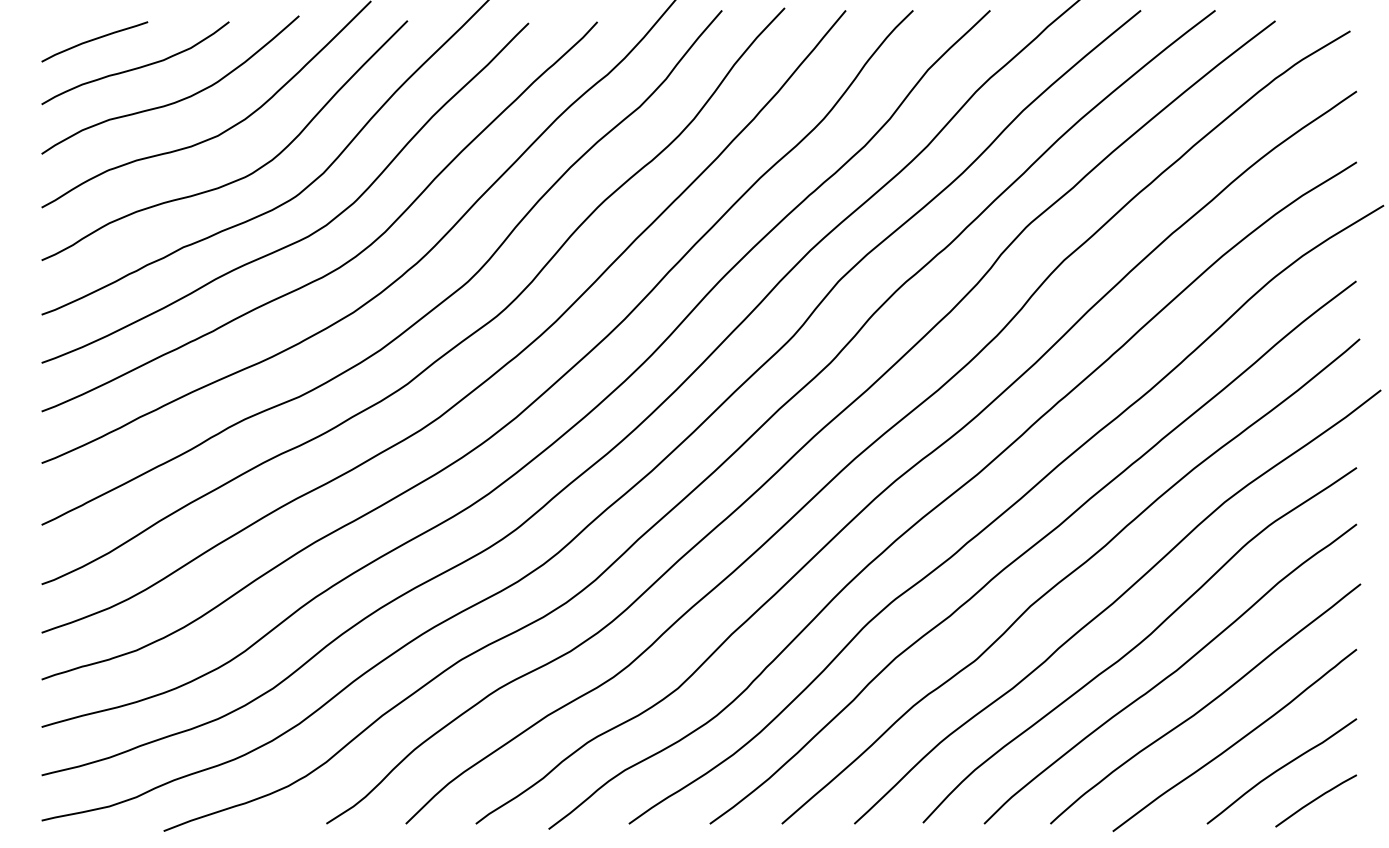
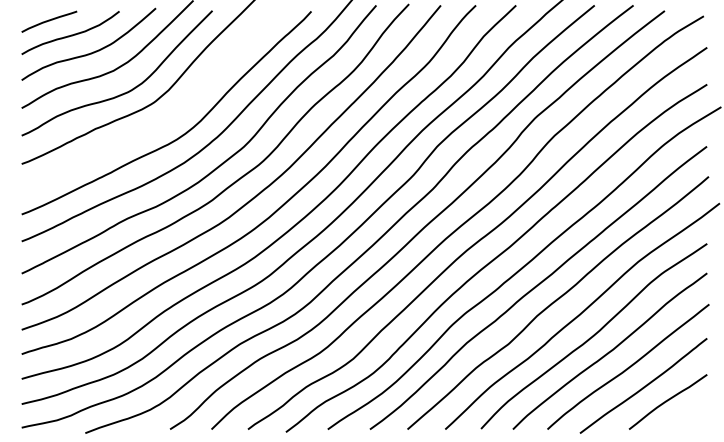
curve: (306, 235) -> (159, 122), removed
line: (1315, 800) -> (685, 417), removed

